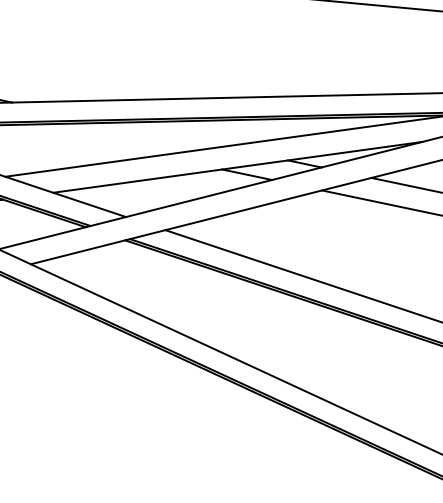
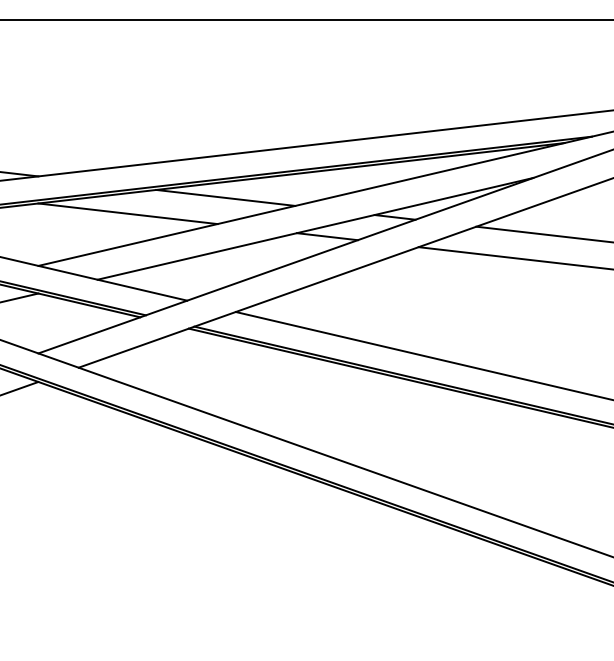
line: (165, 134) -> (225, 197), added
line: (83, 140) -> (127, 213), added

